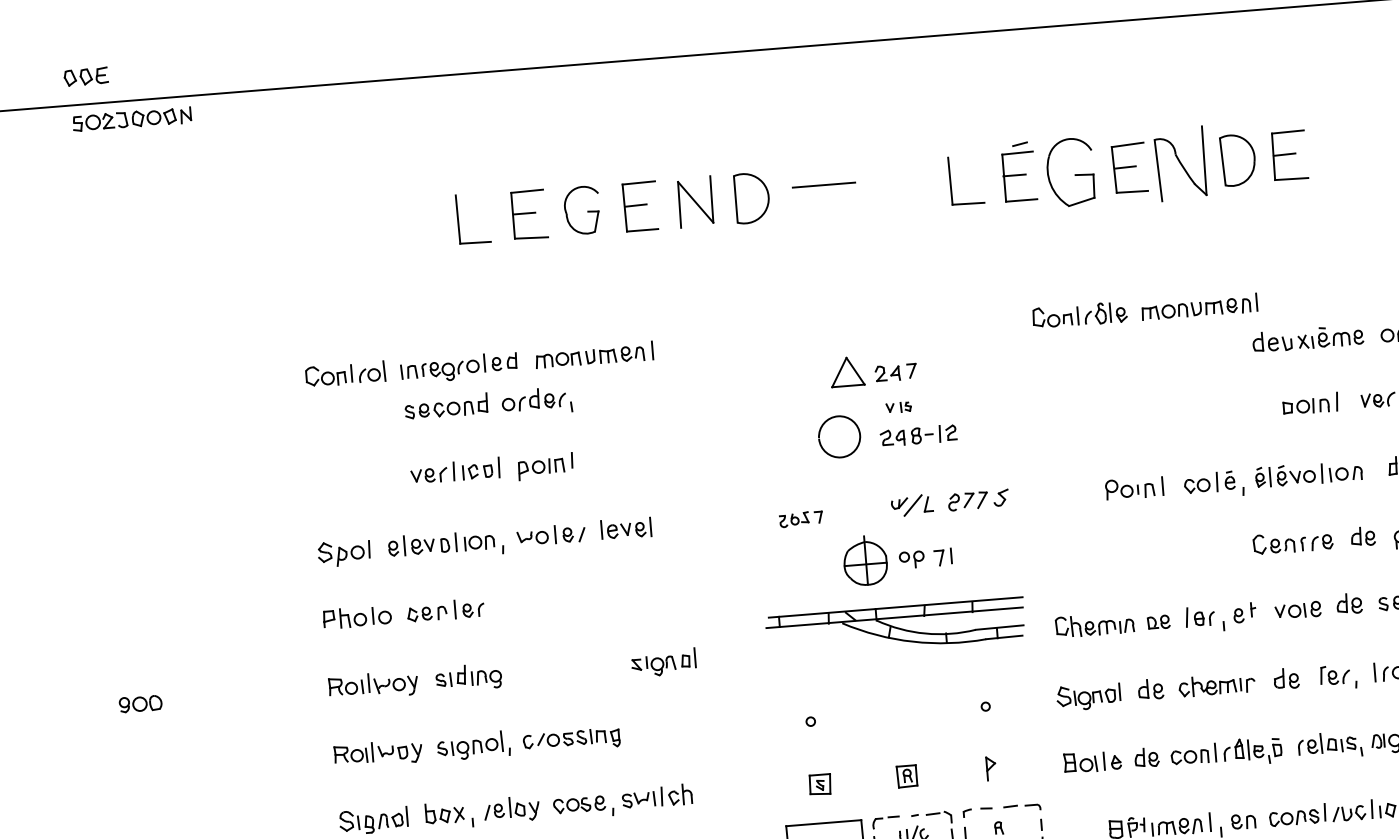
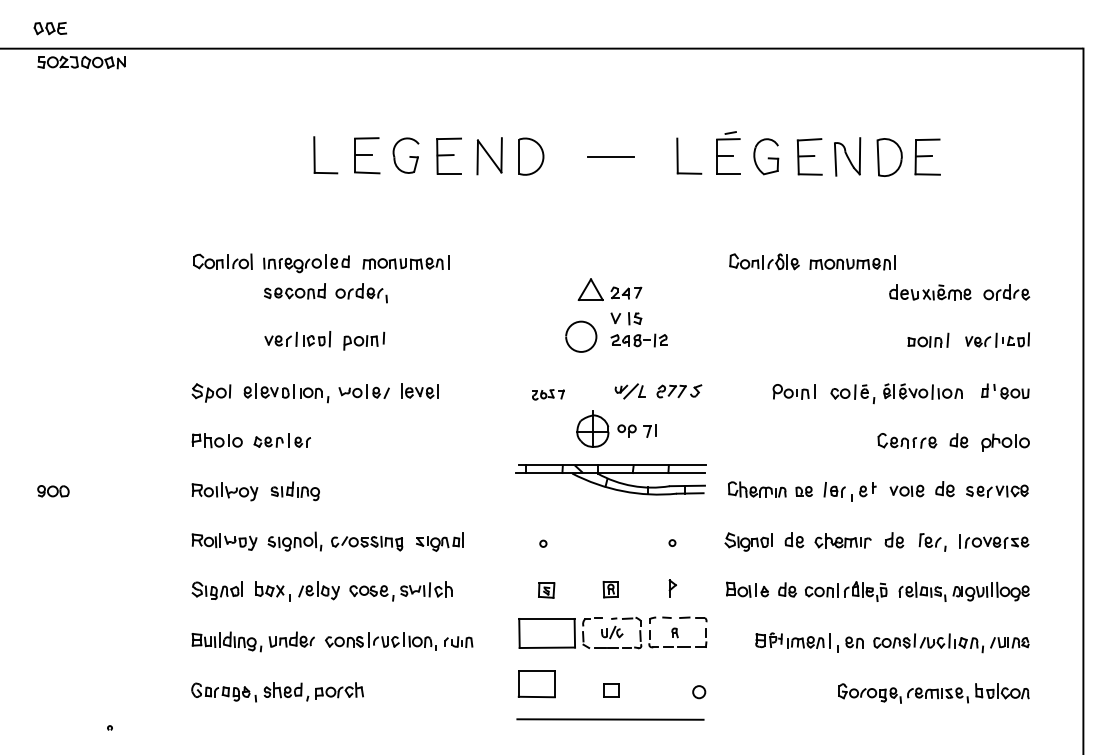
part: (1180, 163) -> (847, 156), size x0.71
part: (1071, 172) -> (766, 156), size x0.71
line: (823, 183) -> (610, 156), moved
part: (898, 407) -> (626, 318), size x1.67
part: (662, 662) -> (439, 541), moved

